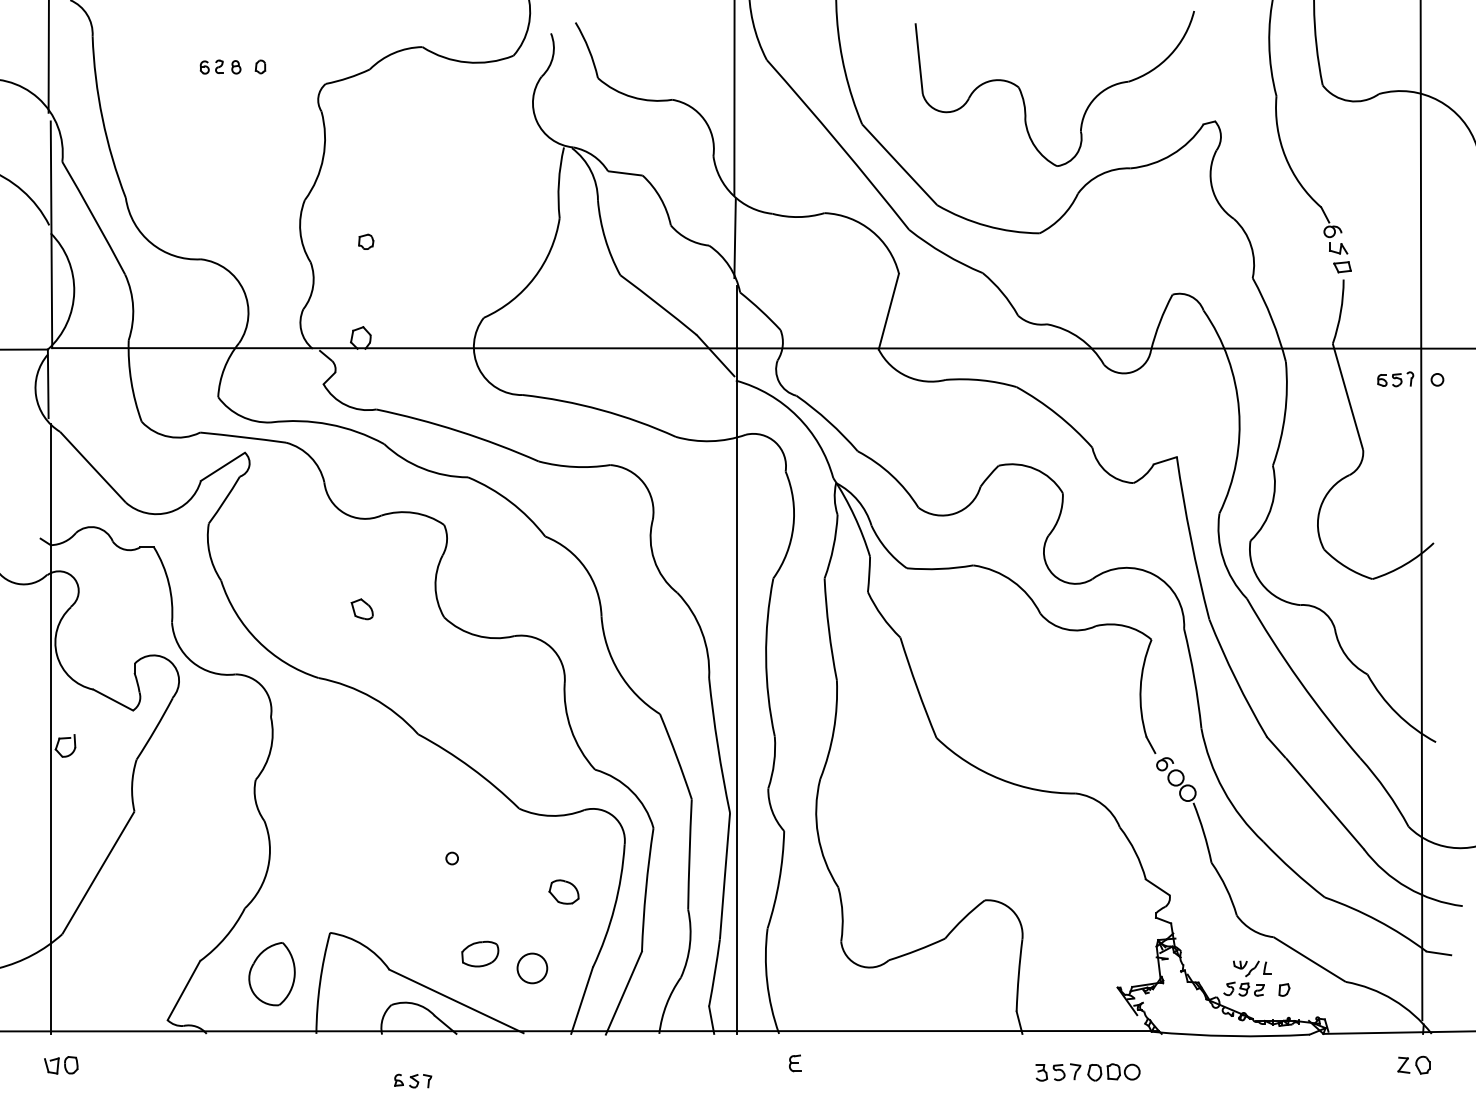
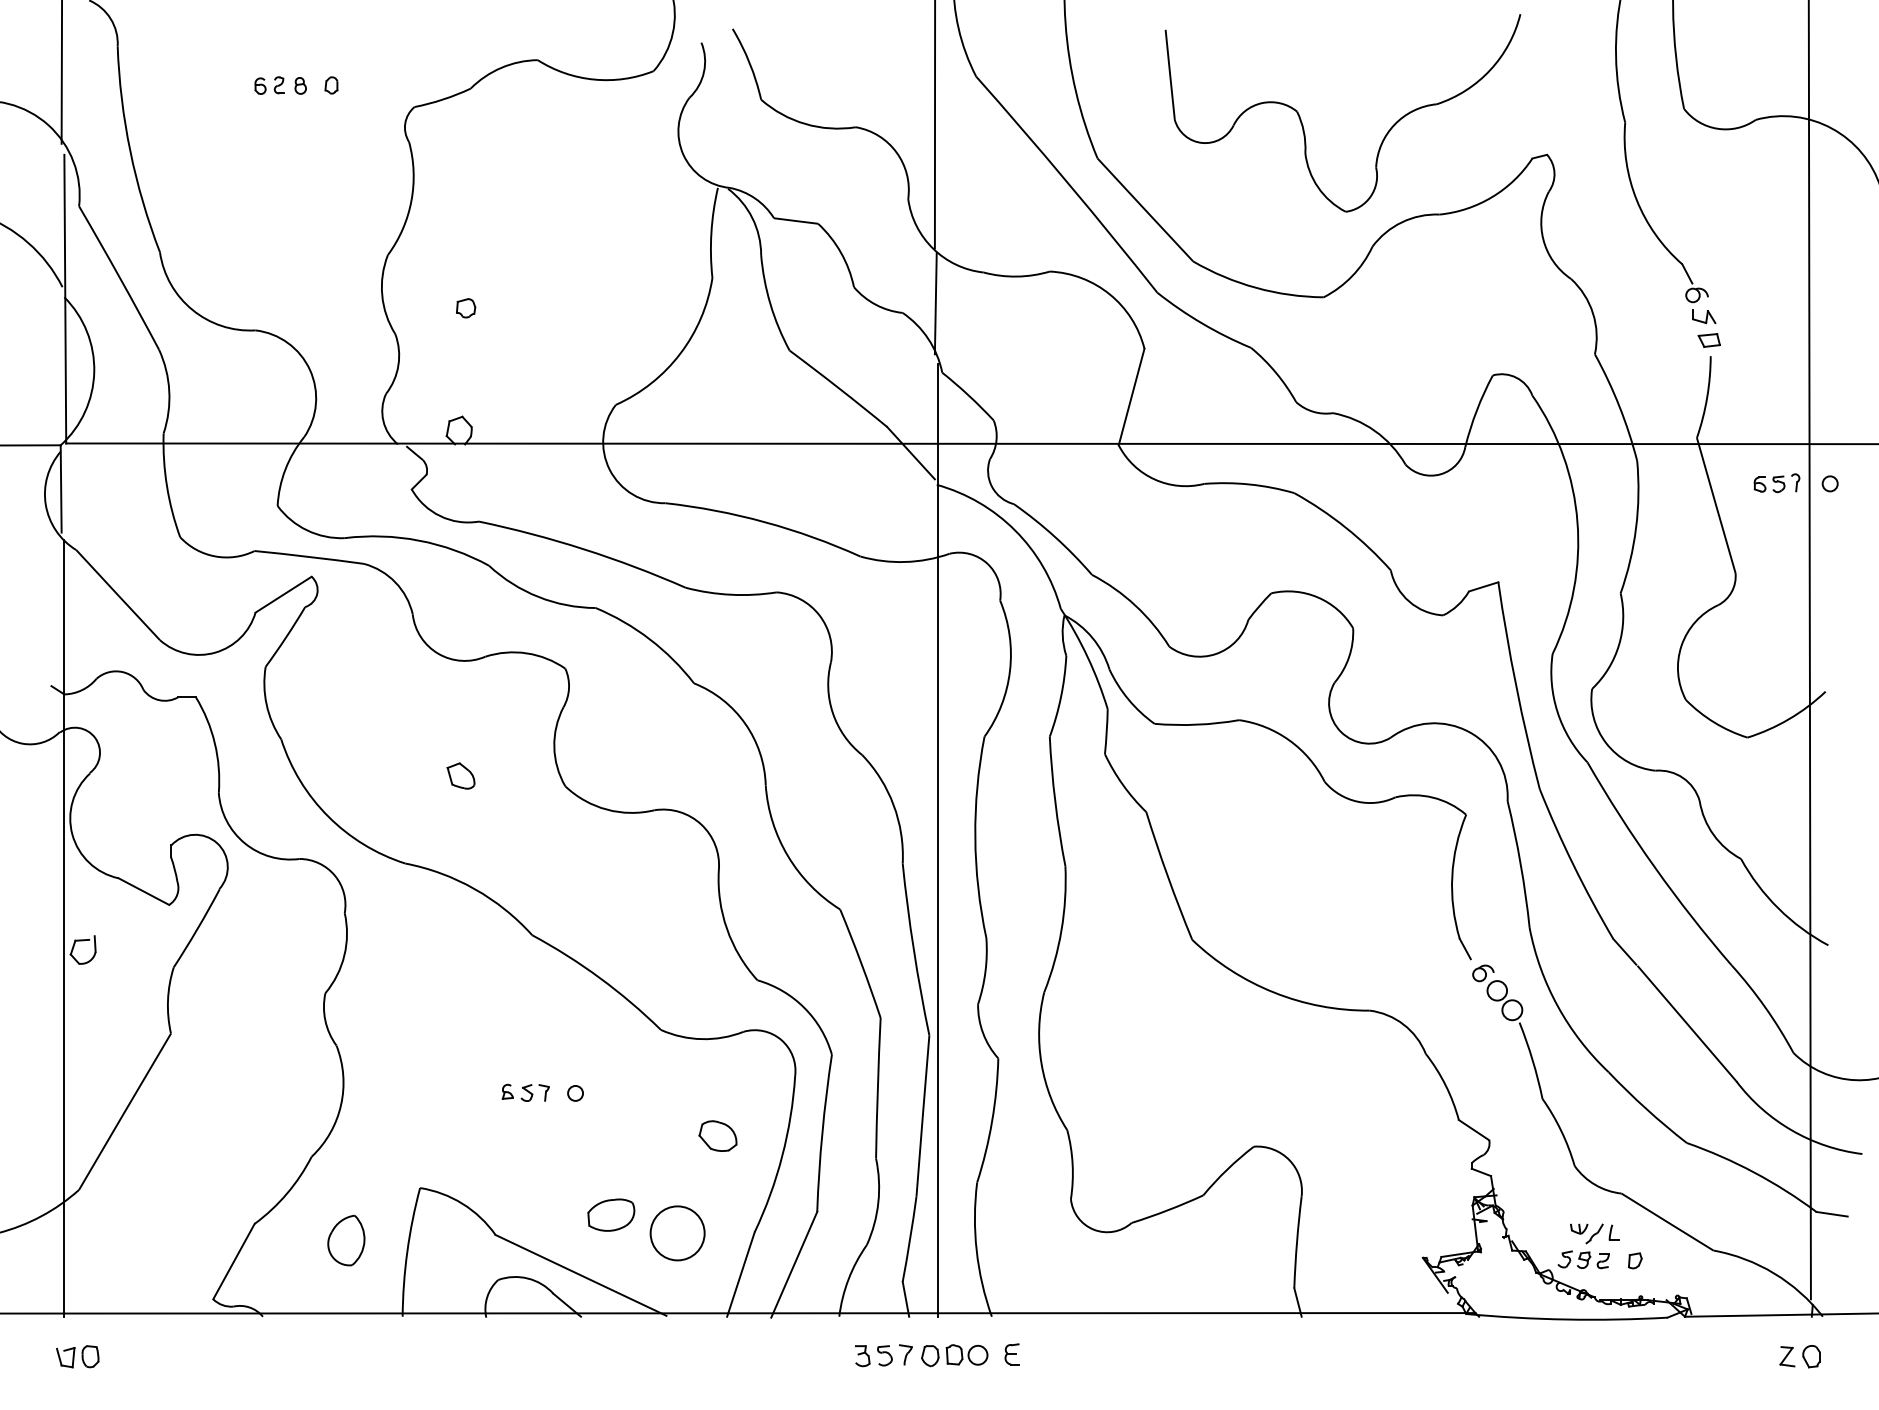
circle: (532, 968) -> (677, 1233), size x1.43
part: (272, 973) -> (346, 1239), size x0.62
part: (1087, 1072) -> (921, 1355), moved
part: (413, 1080) -> (526, 1092), moved

